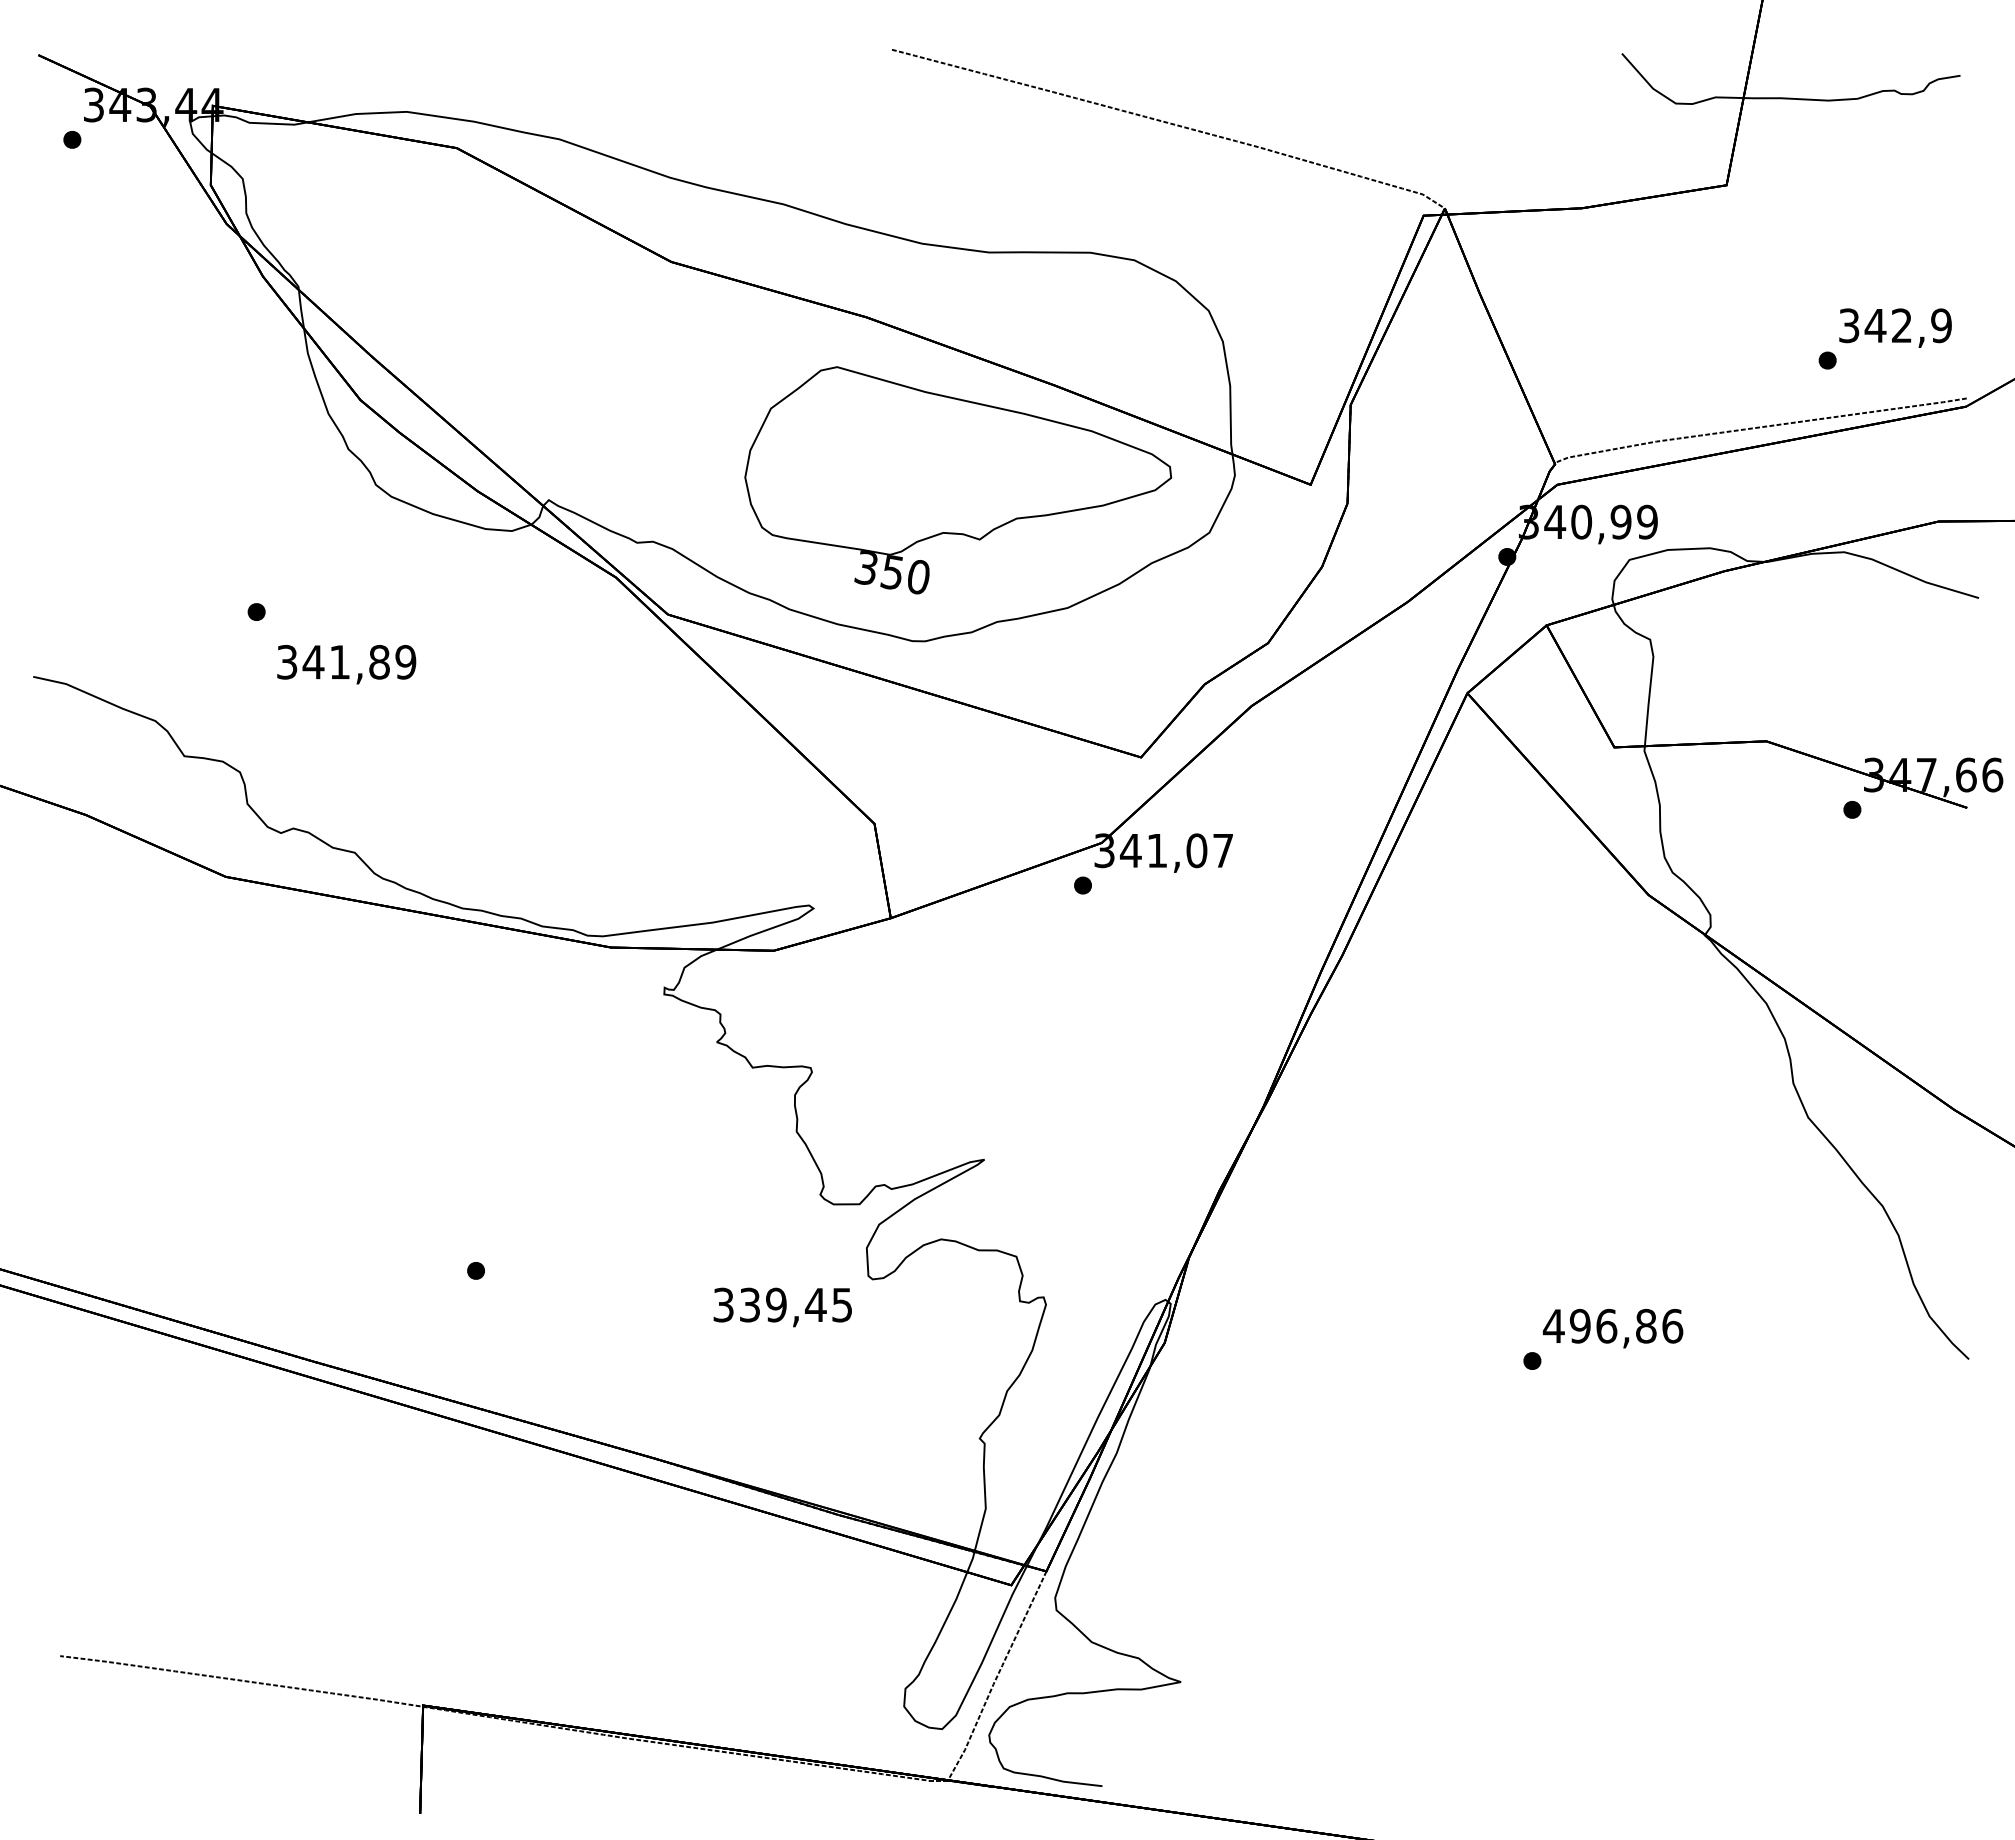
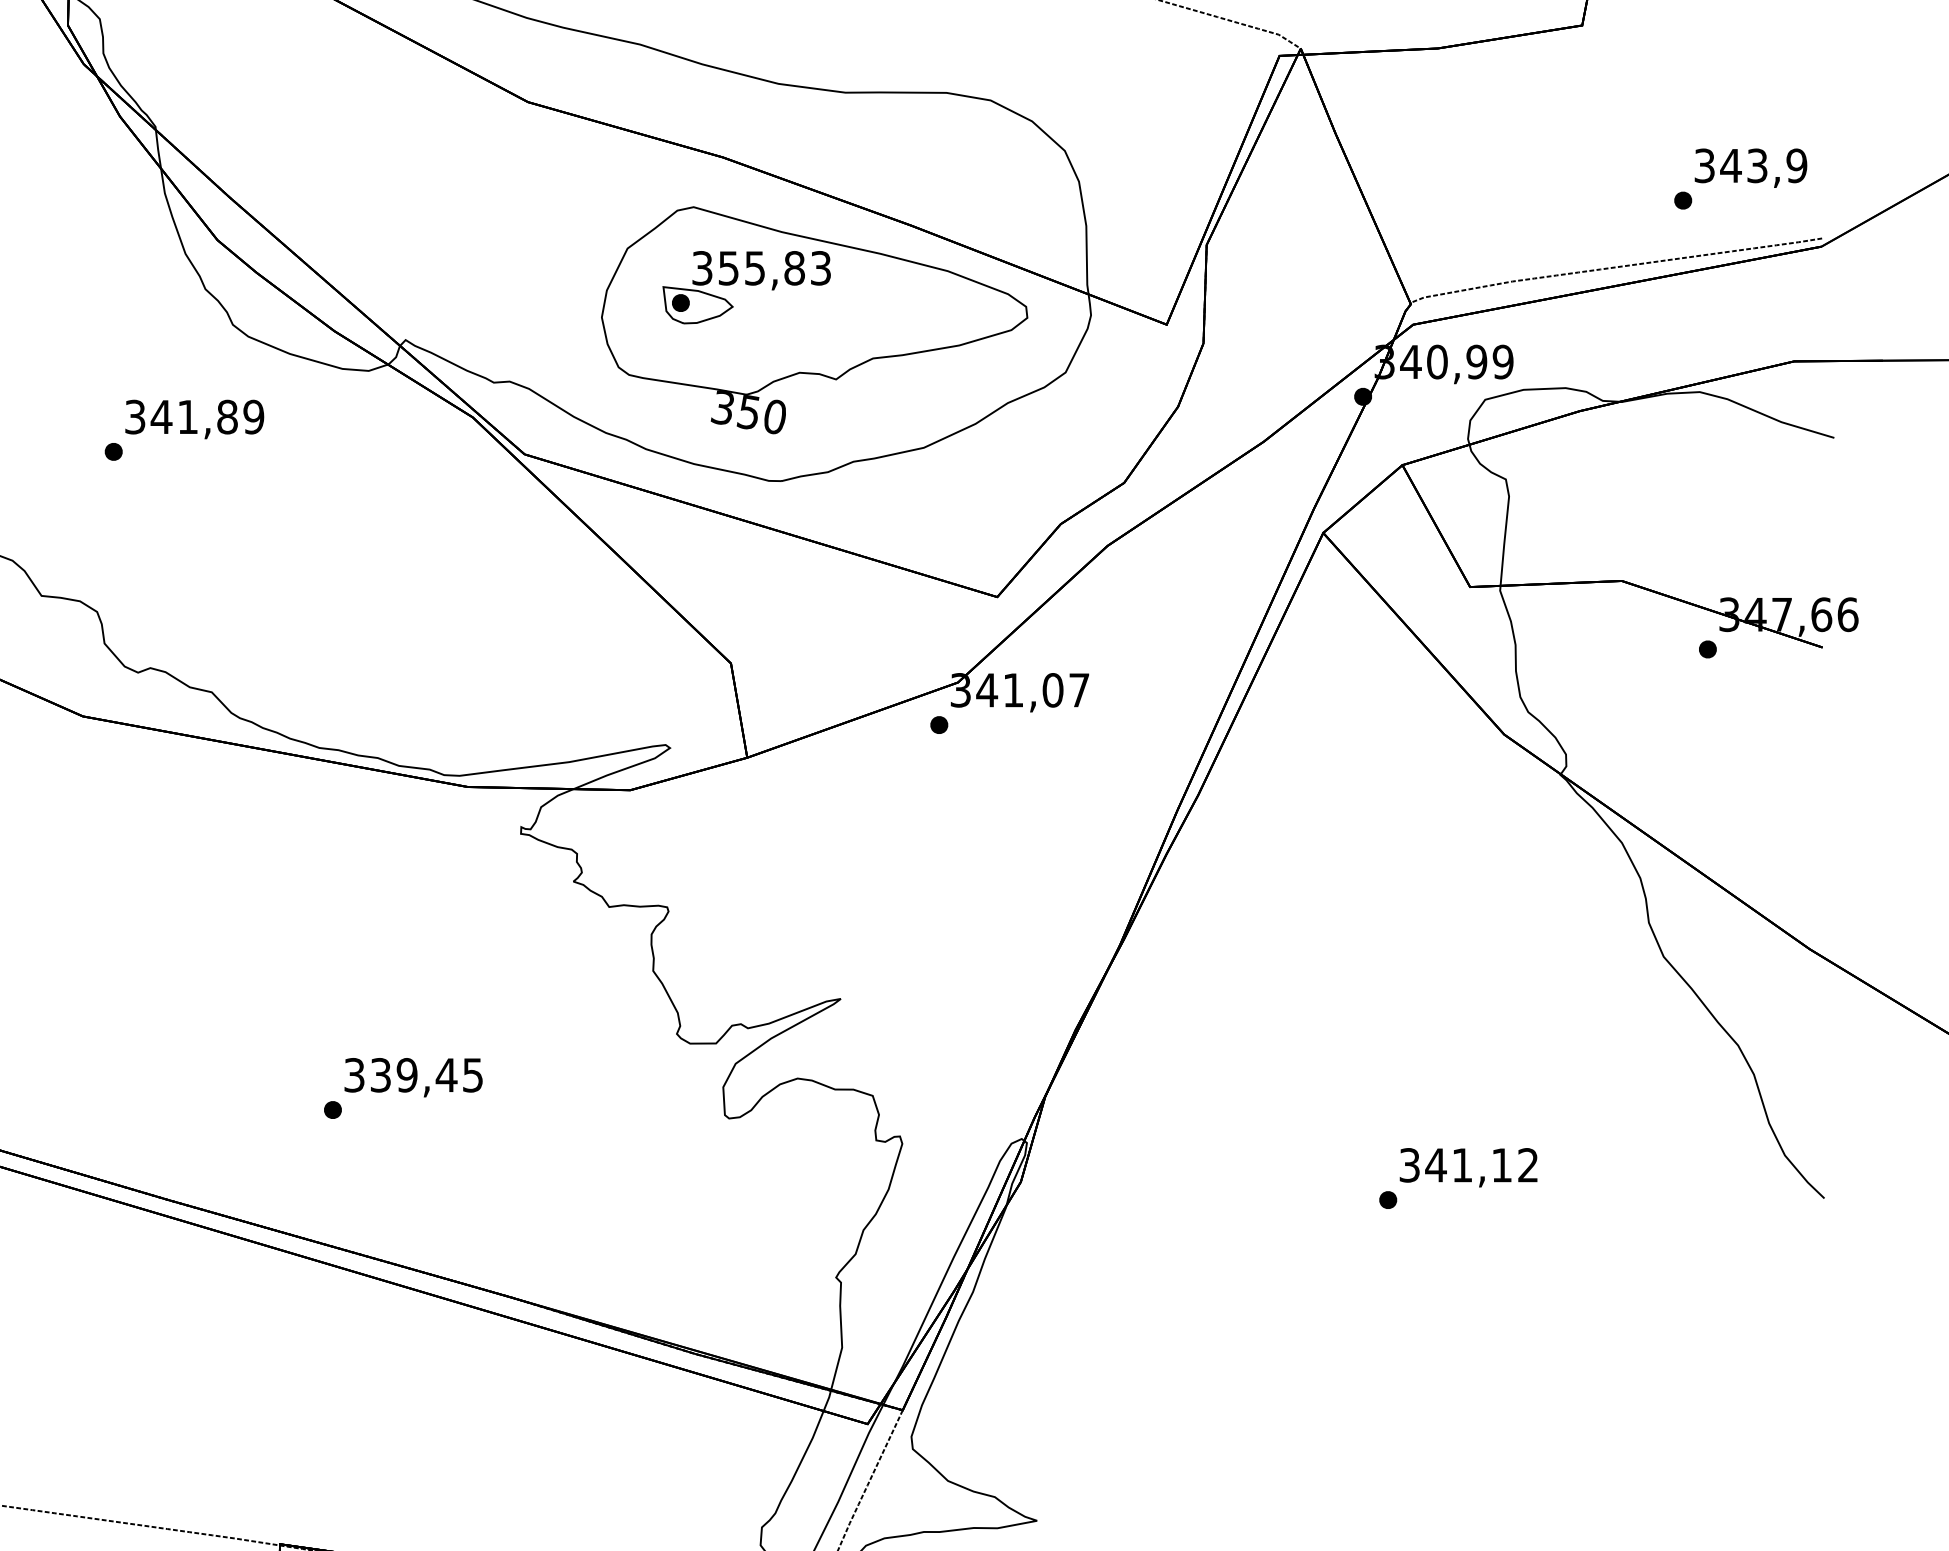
text: (1901, 325) -> (1756, 165), 342,9 -> 343,9
part: (890, 447) -> (746, 287), added
text: (346, 664) -> (194, 419), moved
text: (782, 1307) -> (413, 1077), moved
text: (1612, 1325) -> (1468, 1164), 496,86 -> 341,12

